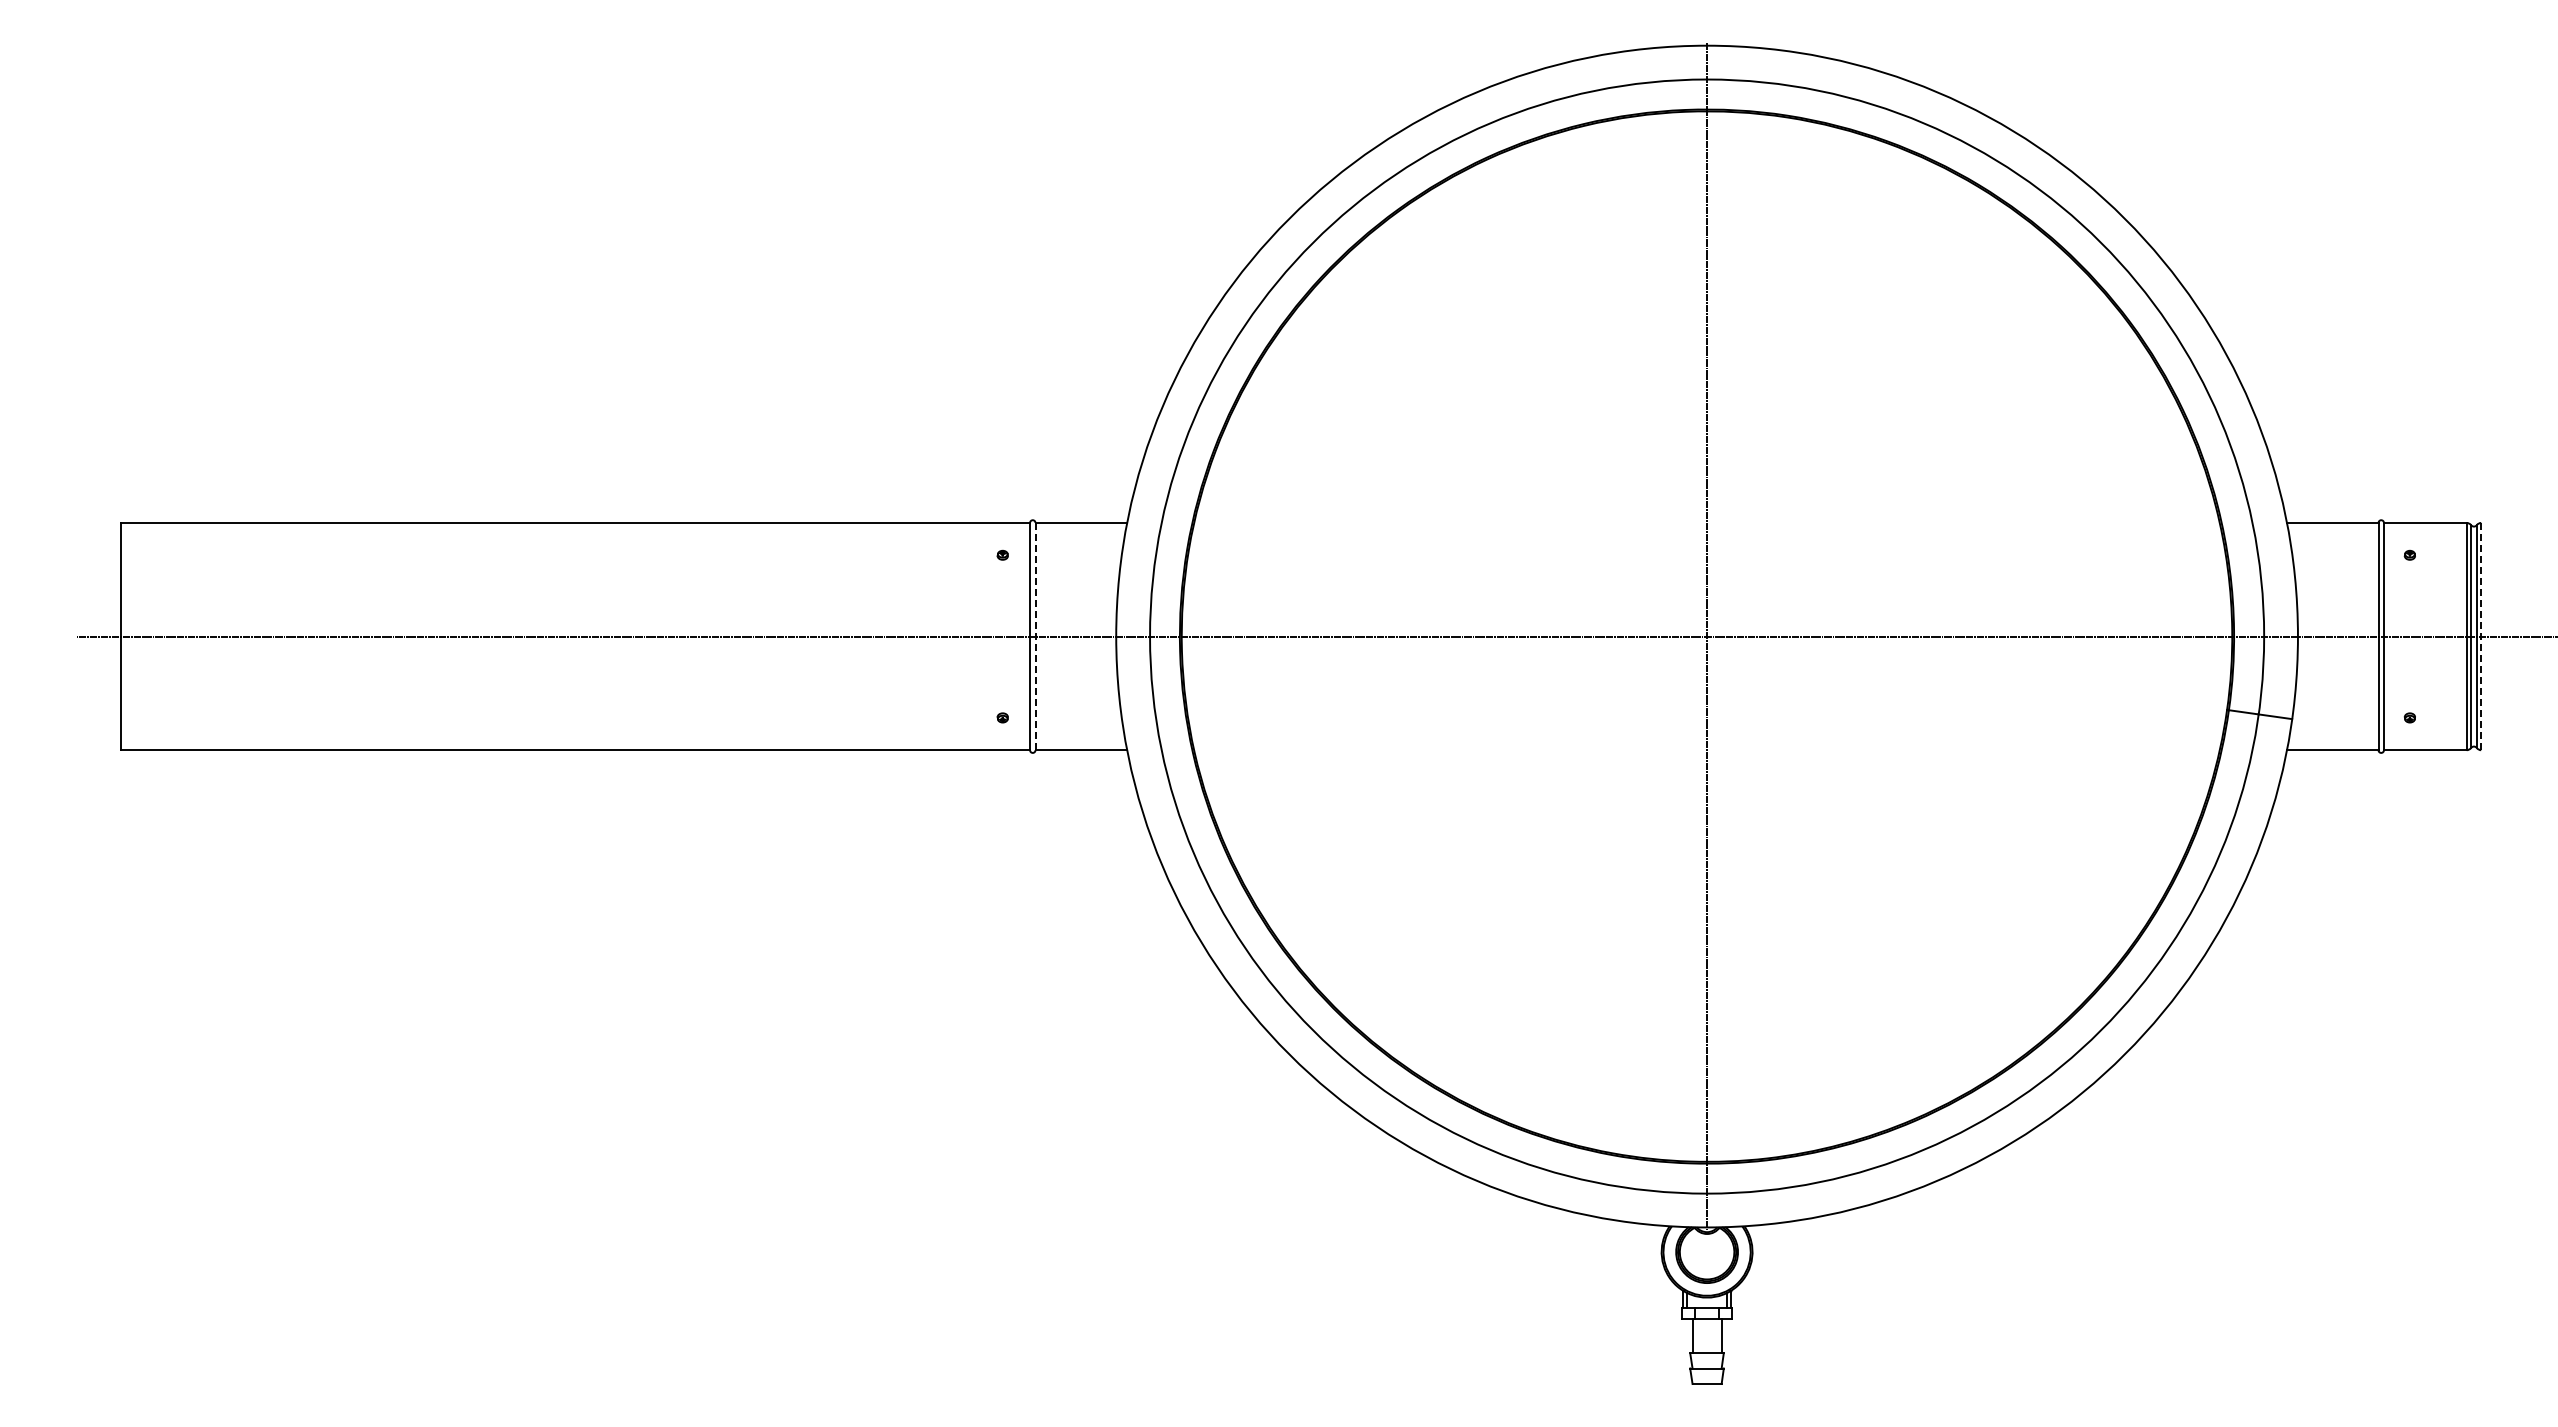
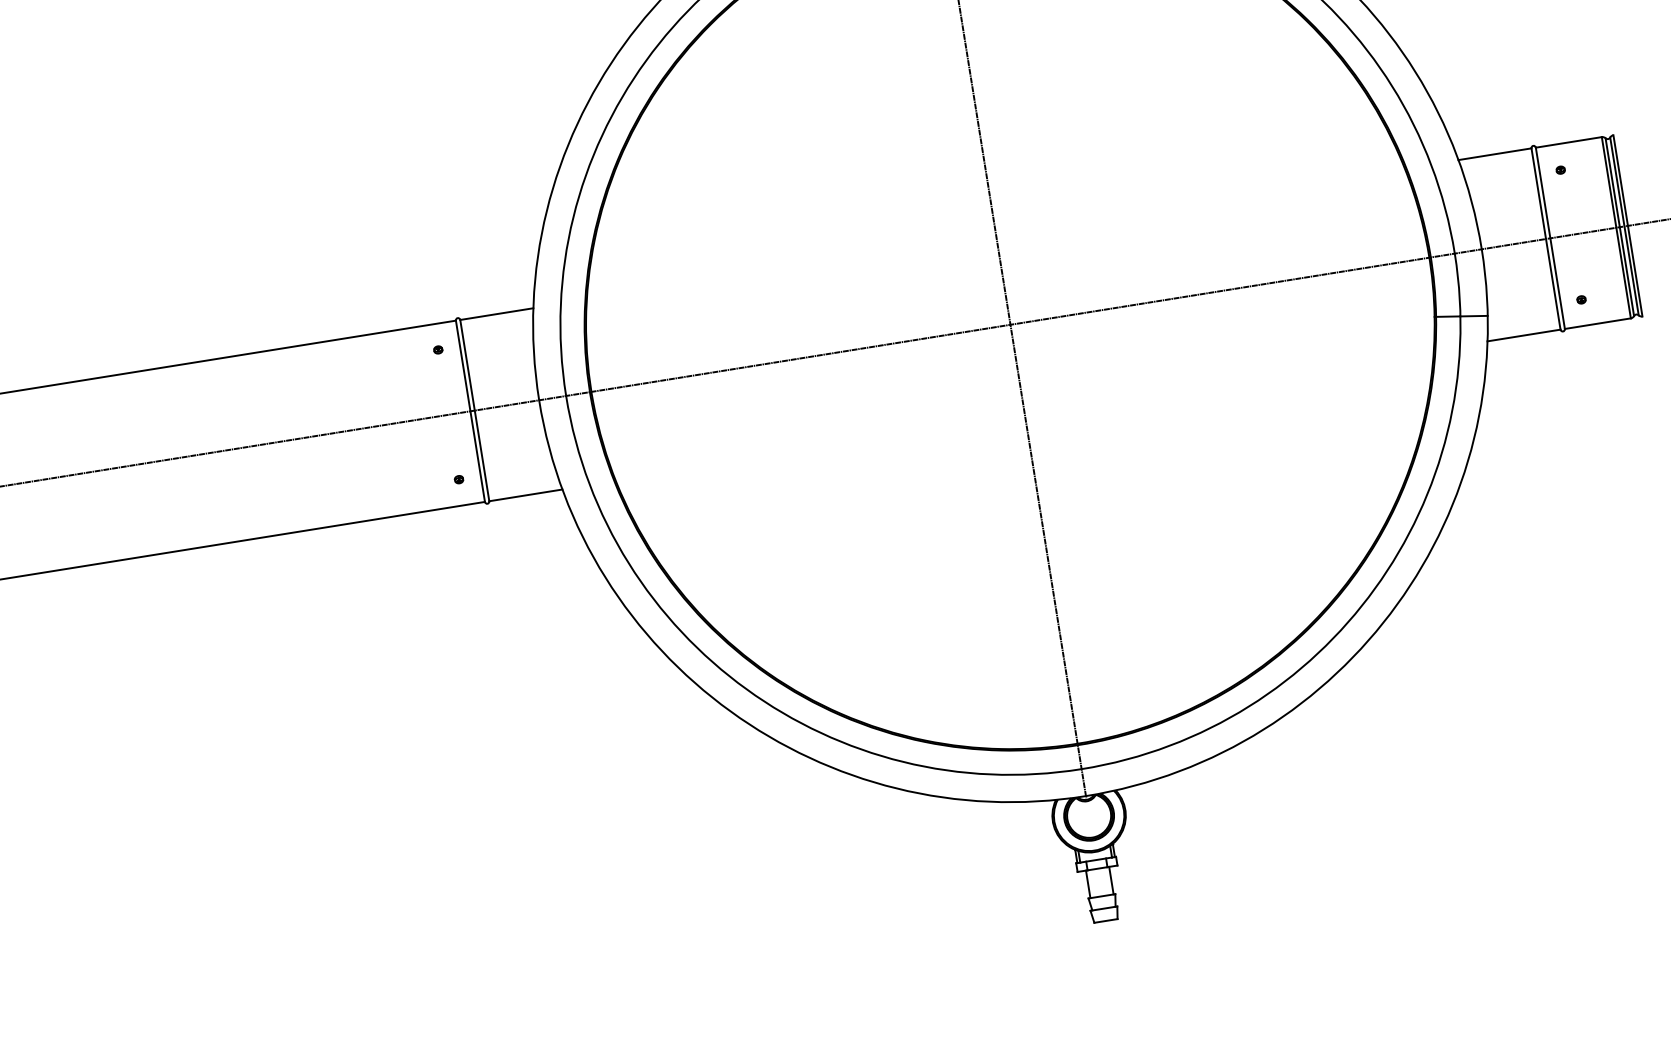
line: (1035, 636) -> (474, 410), dashed -> solid
line: (2481, 636) -> (1628, 225), dashed -> solid

